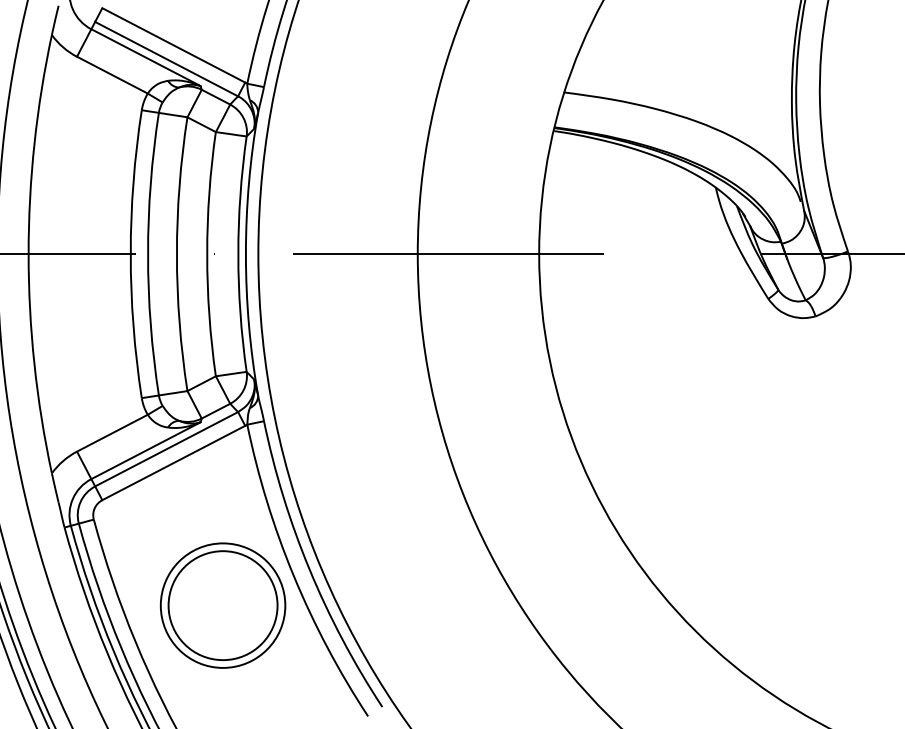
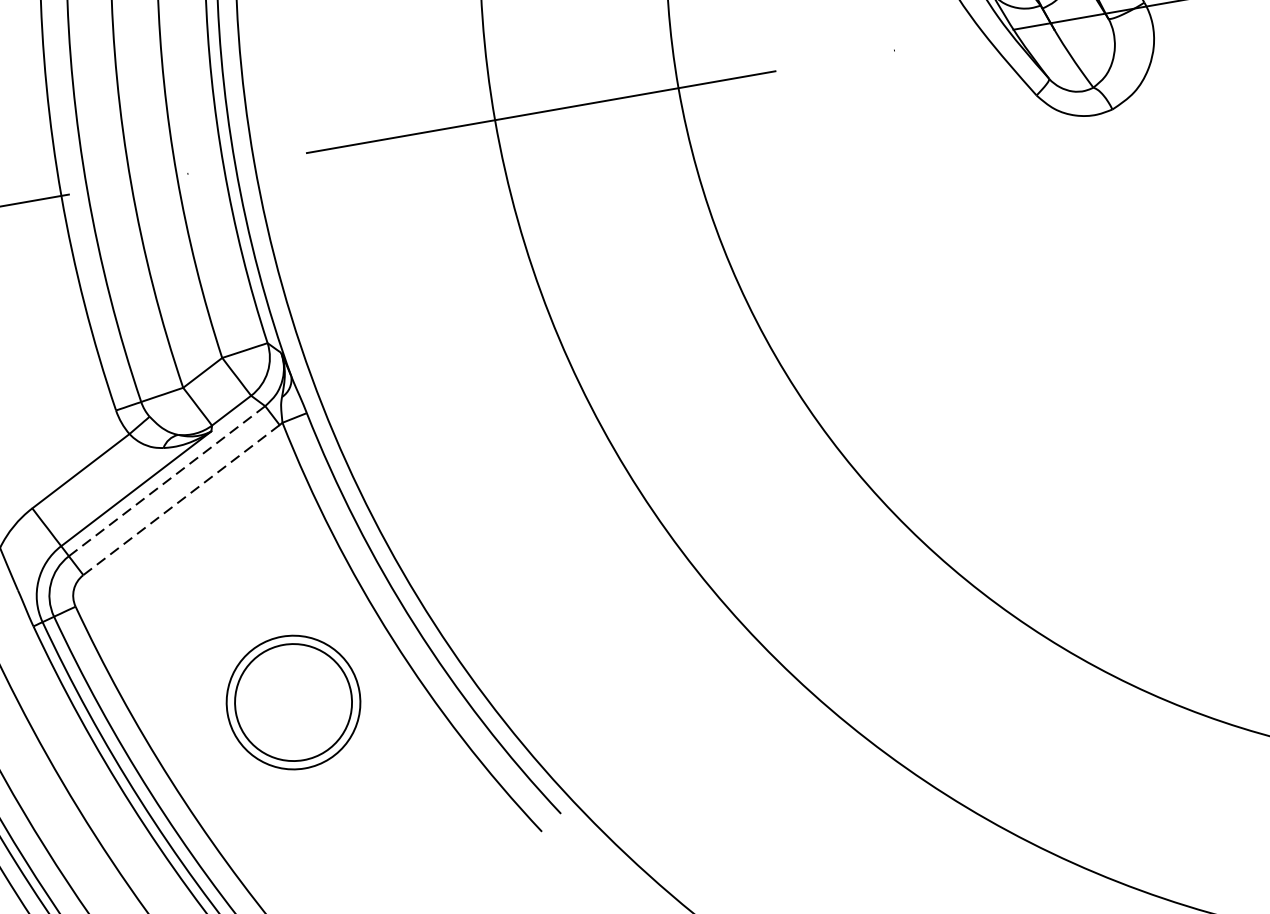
line: (166, 449) -> (166, 481), solid -> dashed
line: (173, 463) -> (181, 500), solid -> dashed
part: (222, 605) -> (292, 702), size x0.7

